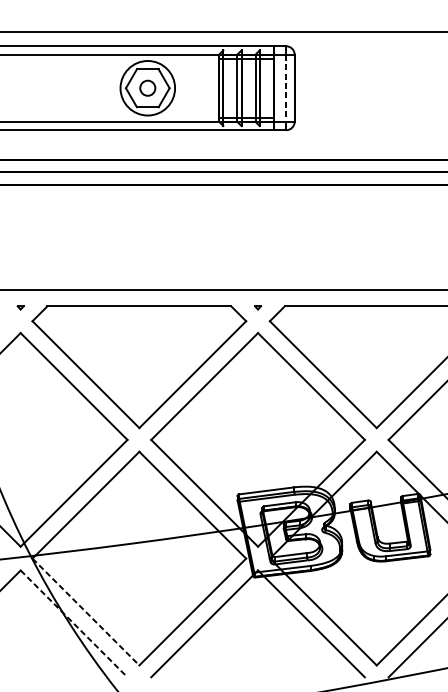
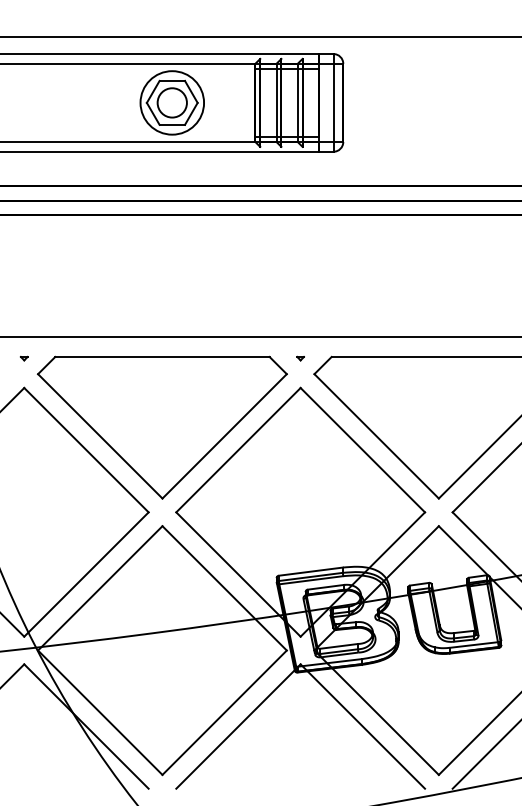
circle: (147, 87) -> (171, 102), size x1.67
line: (286, 88) -> (333, 103), dashed -> solid
line: (86, 611) -> (100, 712), dashed -> solid
line: (74, 623) -> (86, 726), dashed -> solid

